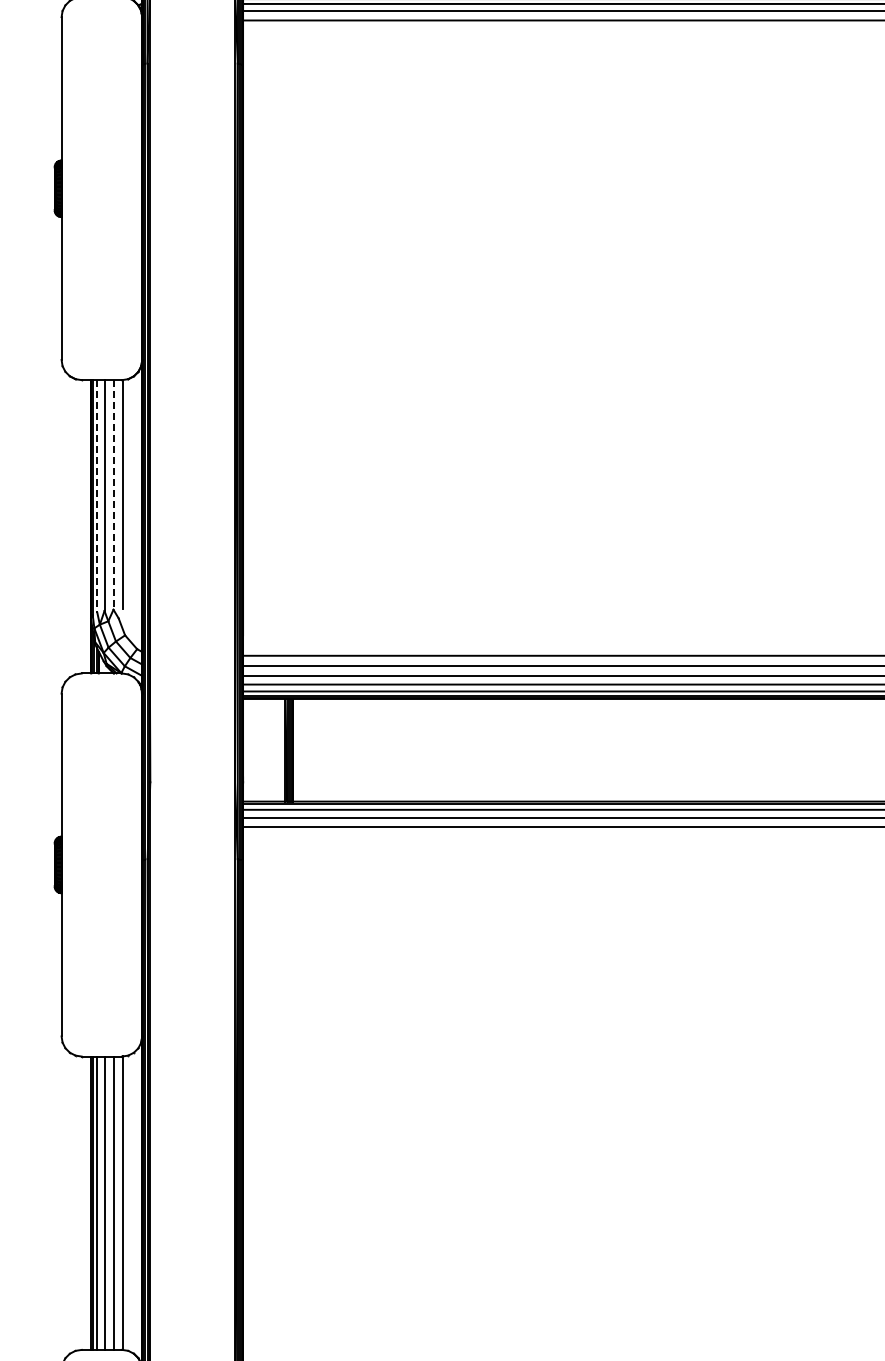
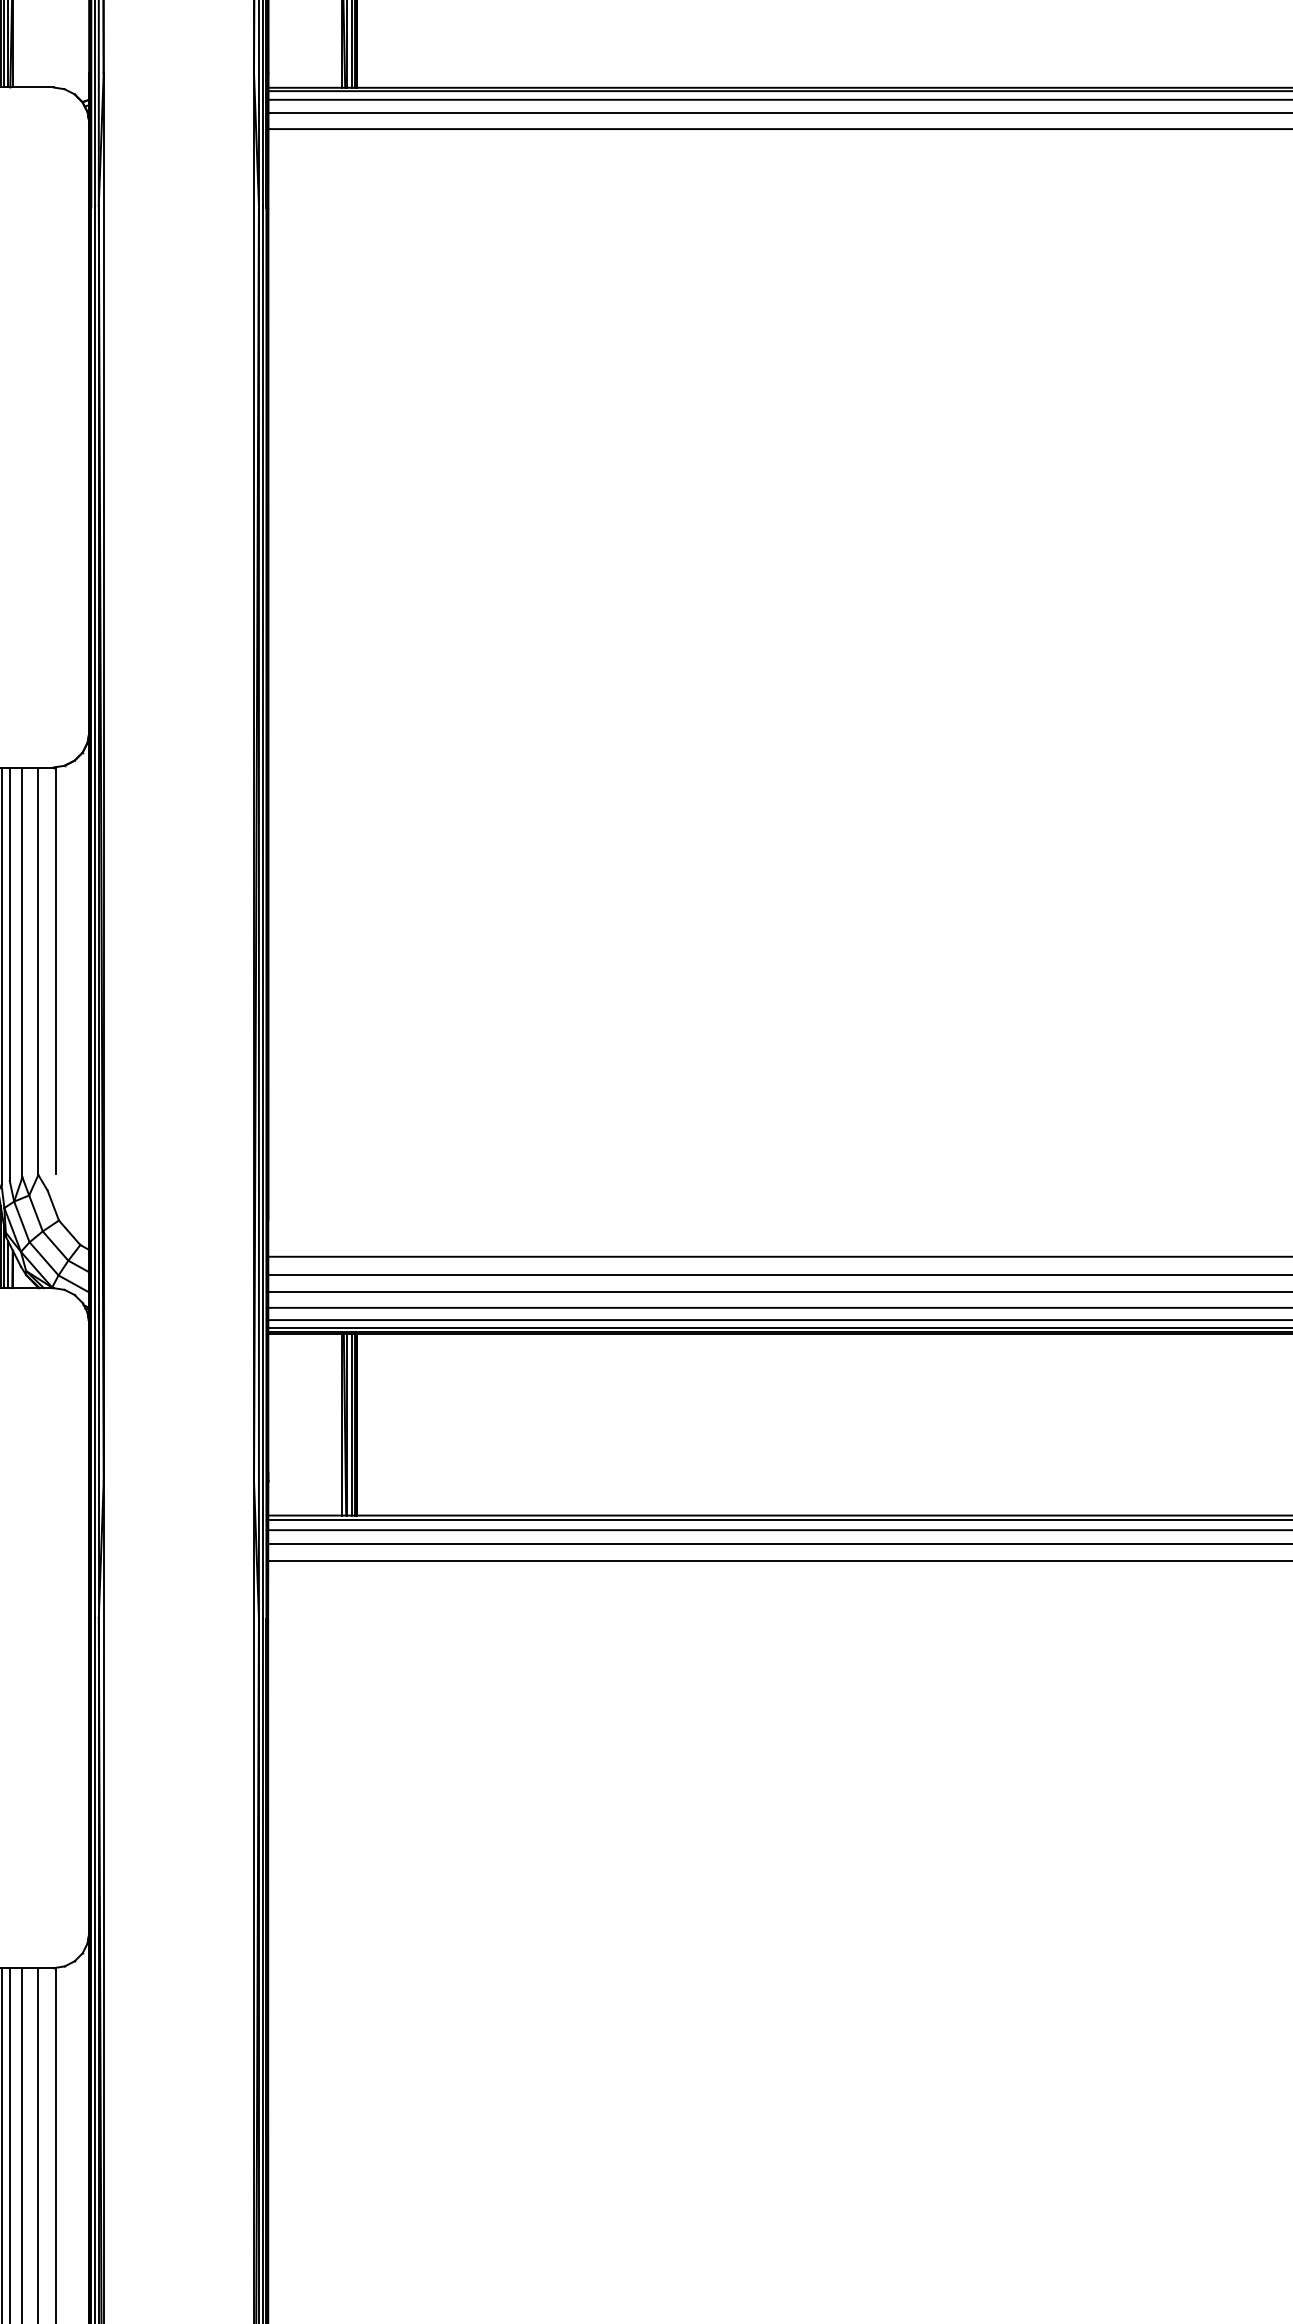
line: (113, 494) -> (38, 970), dashed -> solid
line: (97, 497) -> (9, 975), dashed -> solid

